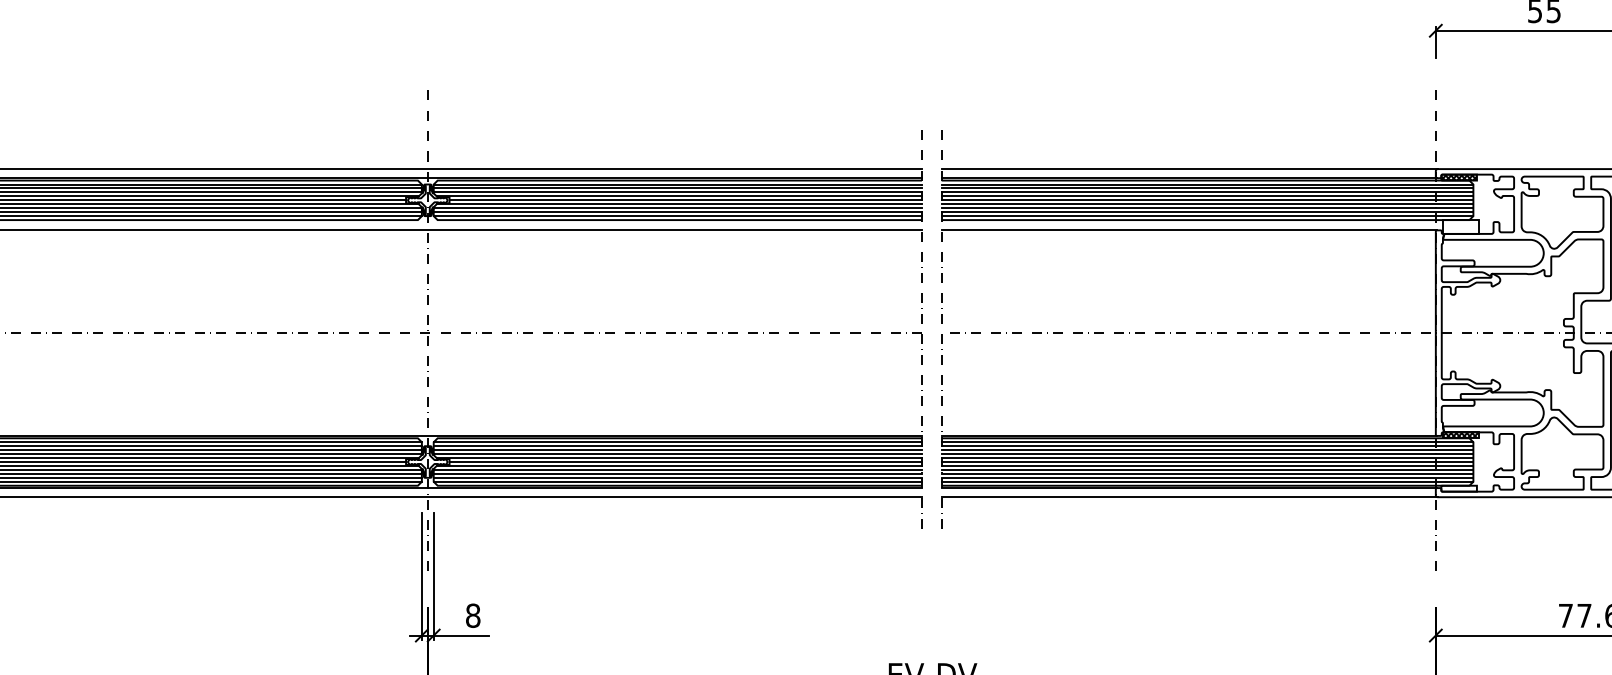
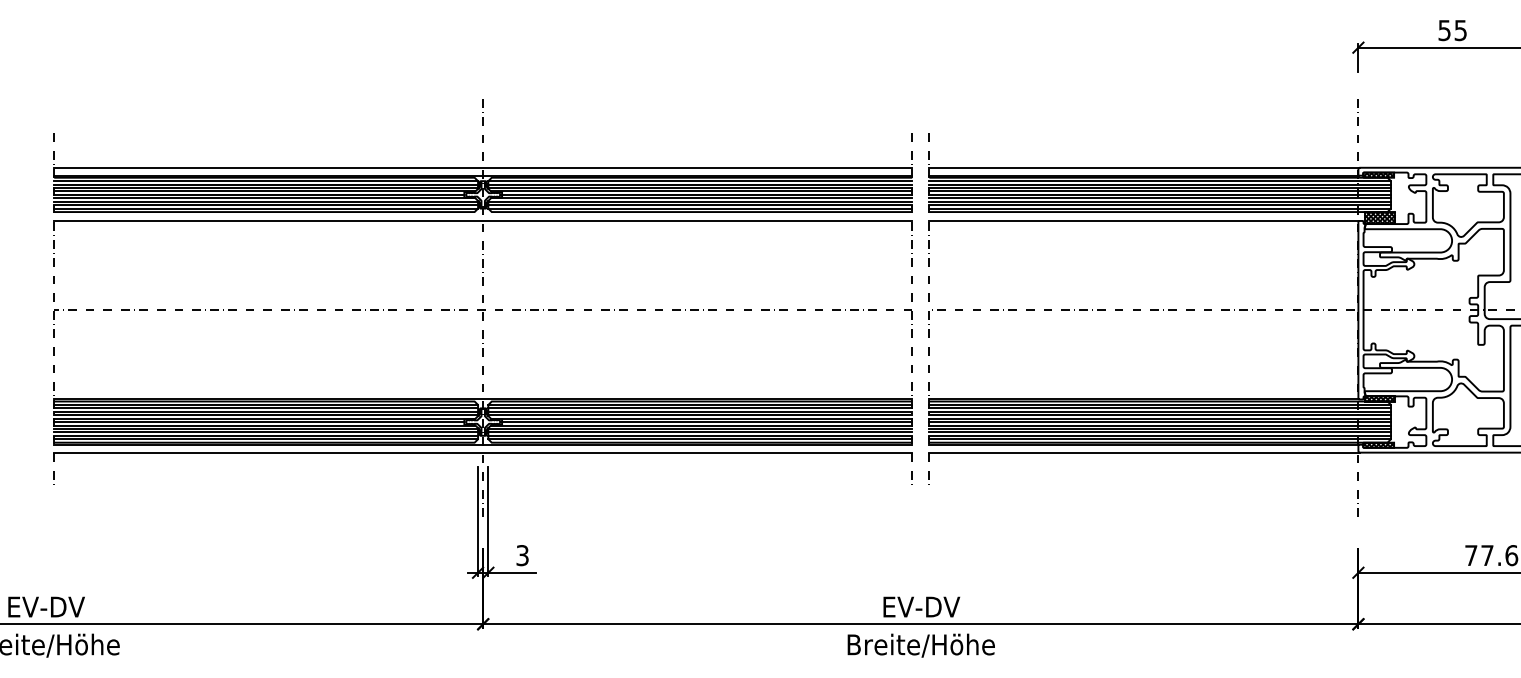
hatch: (1460, 227) -> (1379, 218), added
hatch: (1458, 487) -> (1378, 444), added
text: (473, 615) -> (522, 555), 8 -> 3

